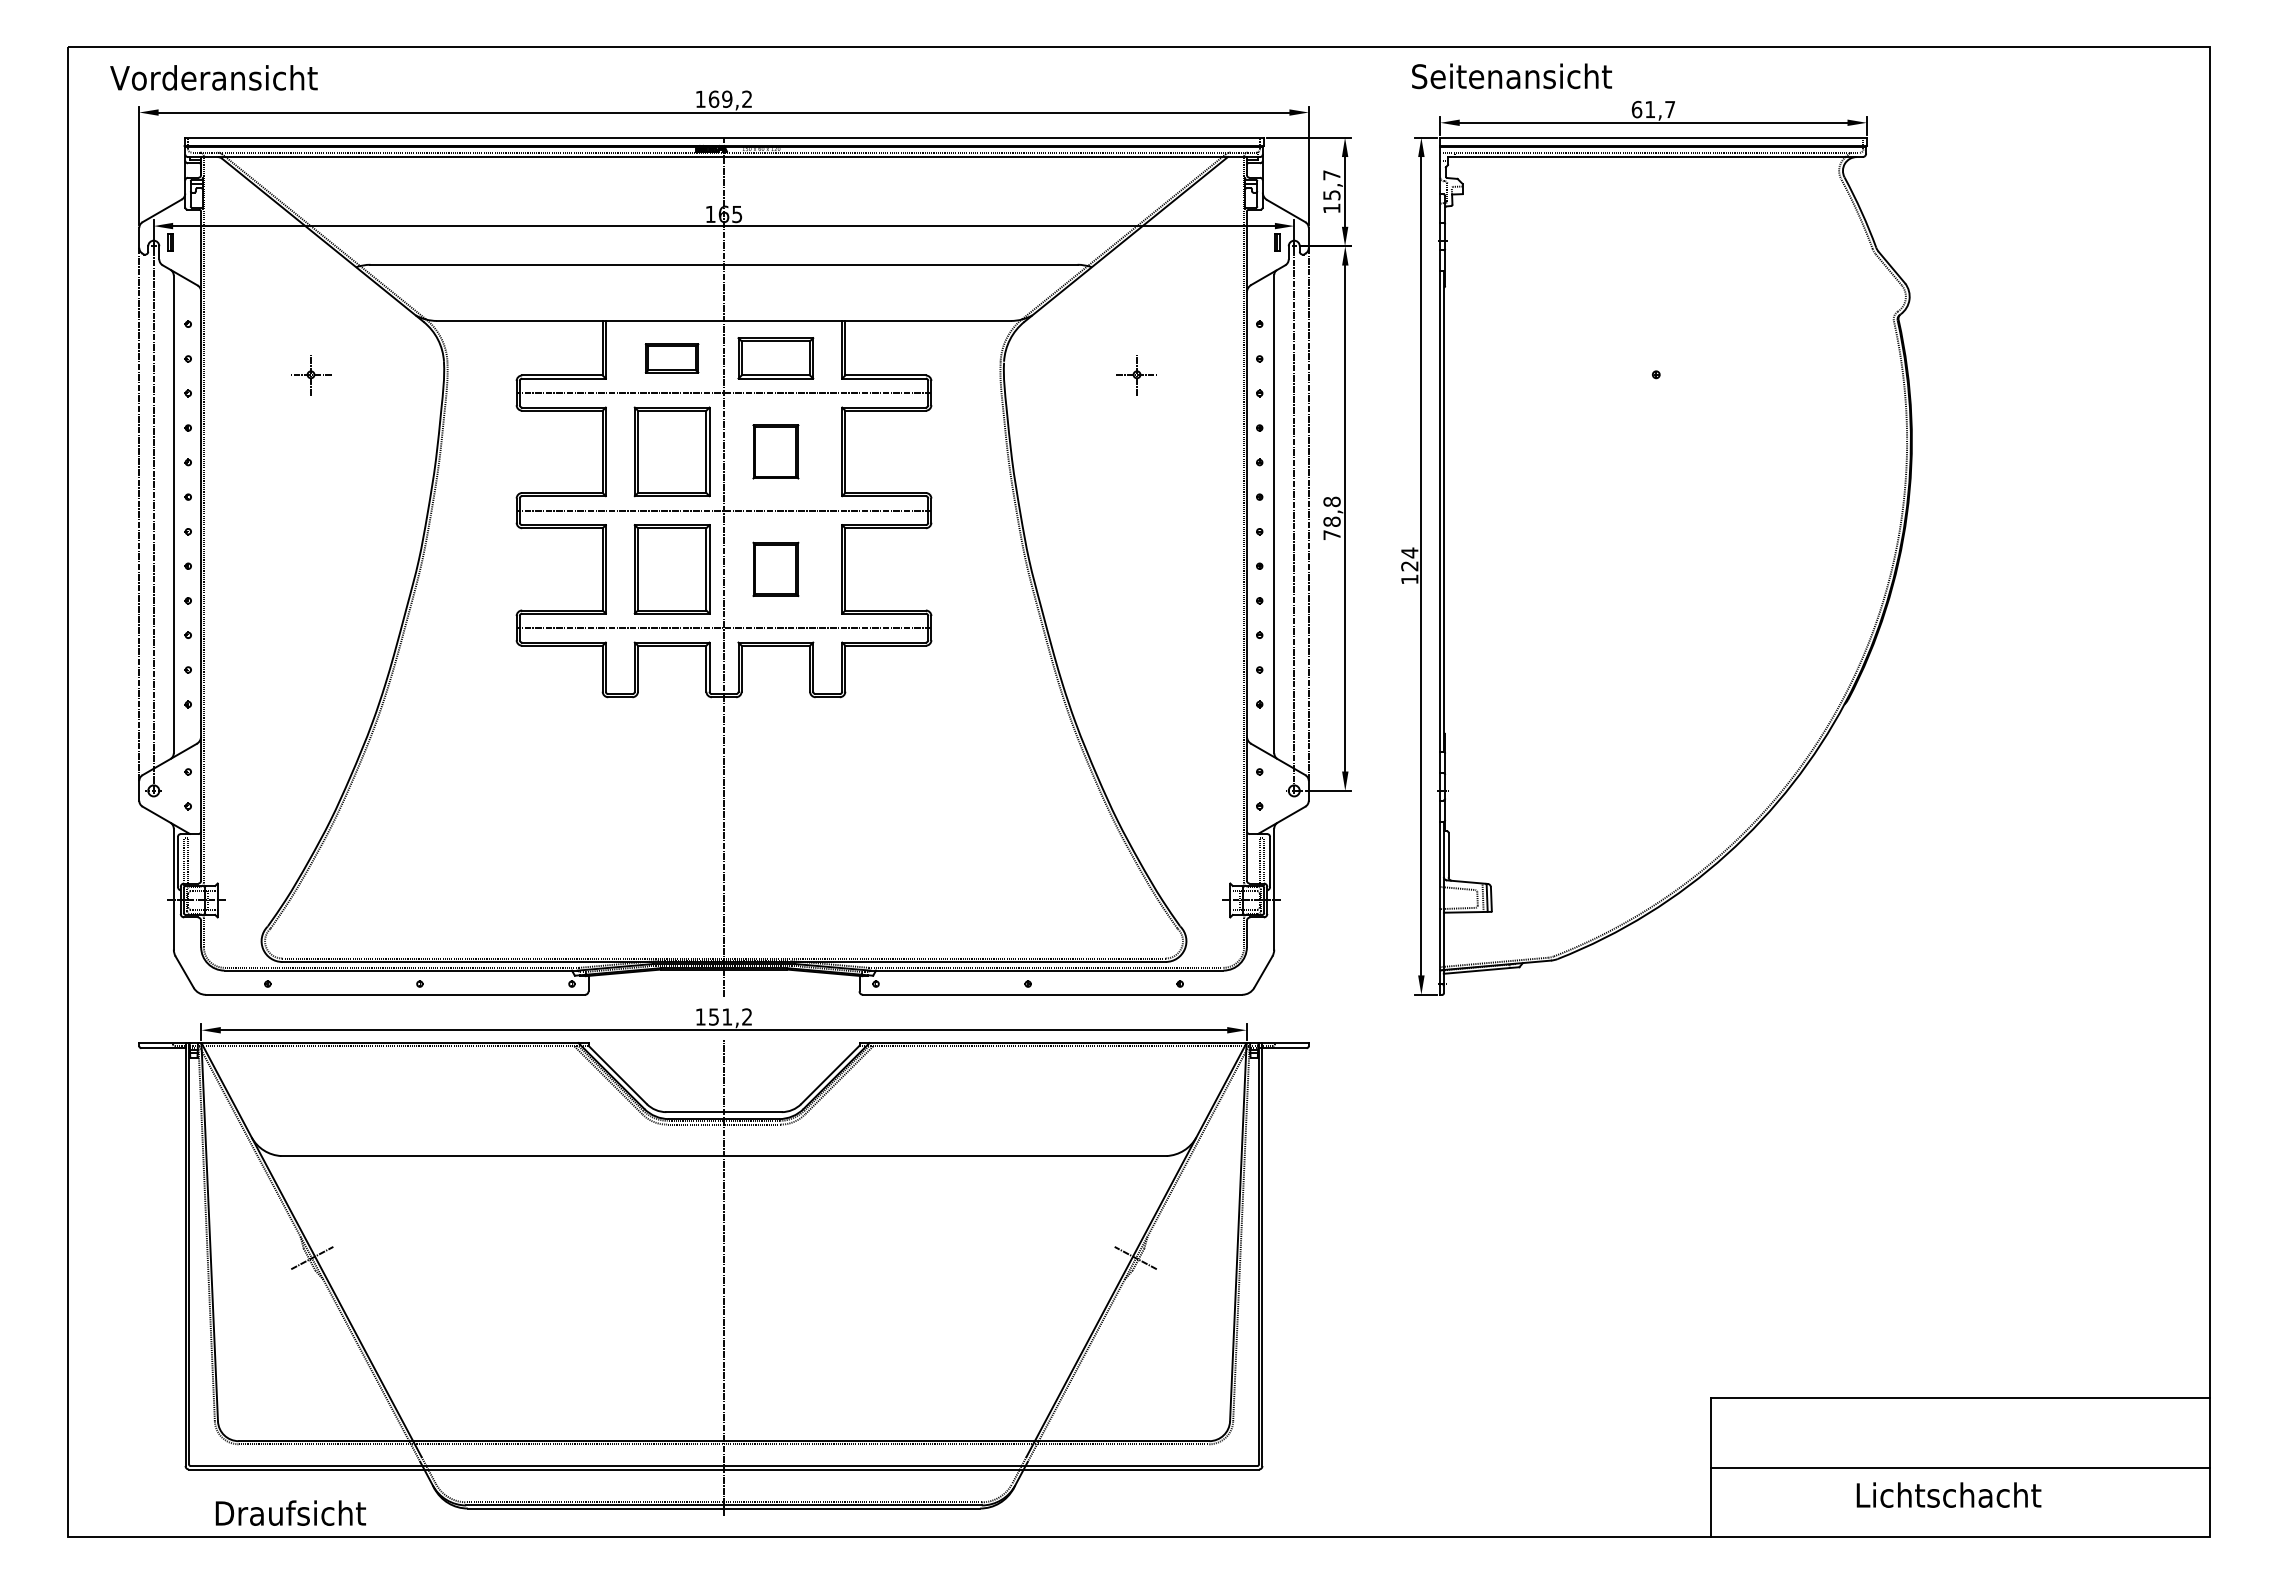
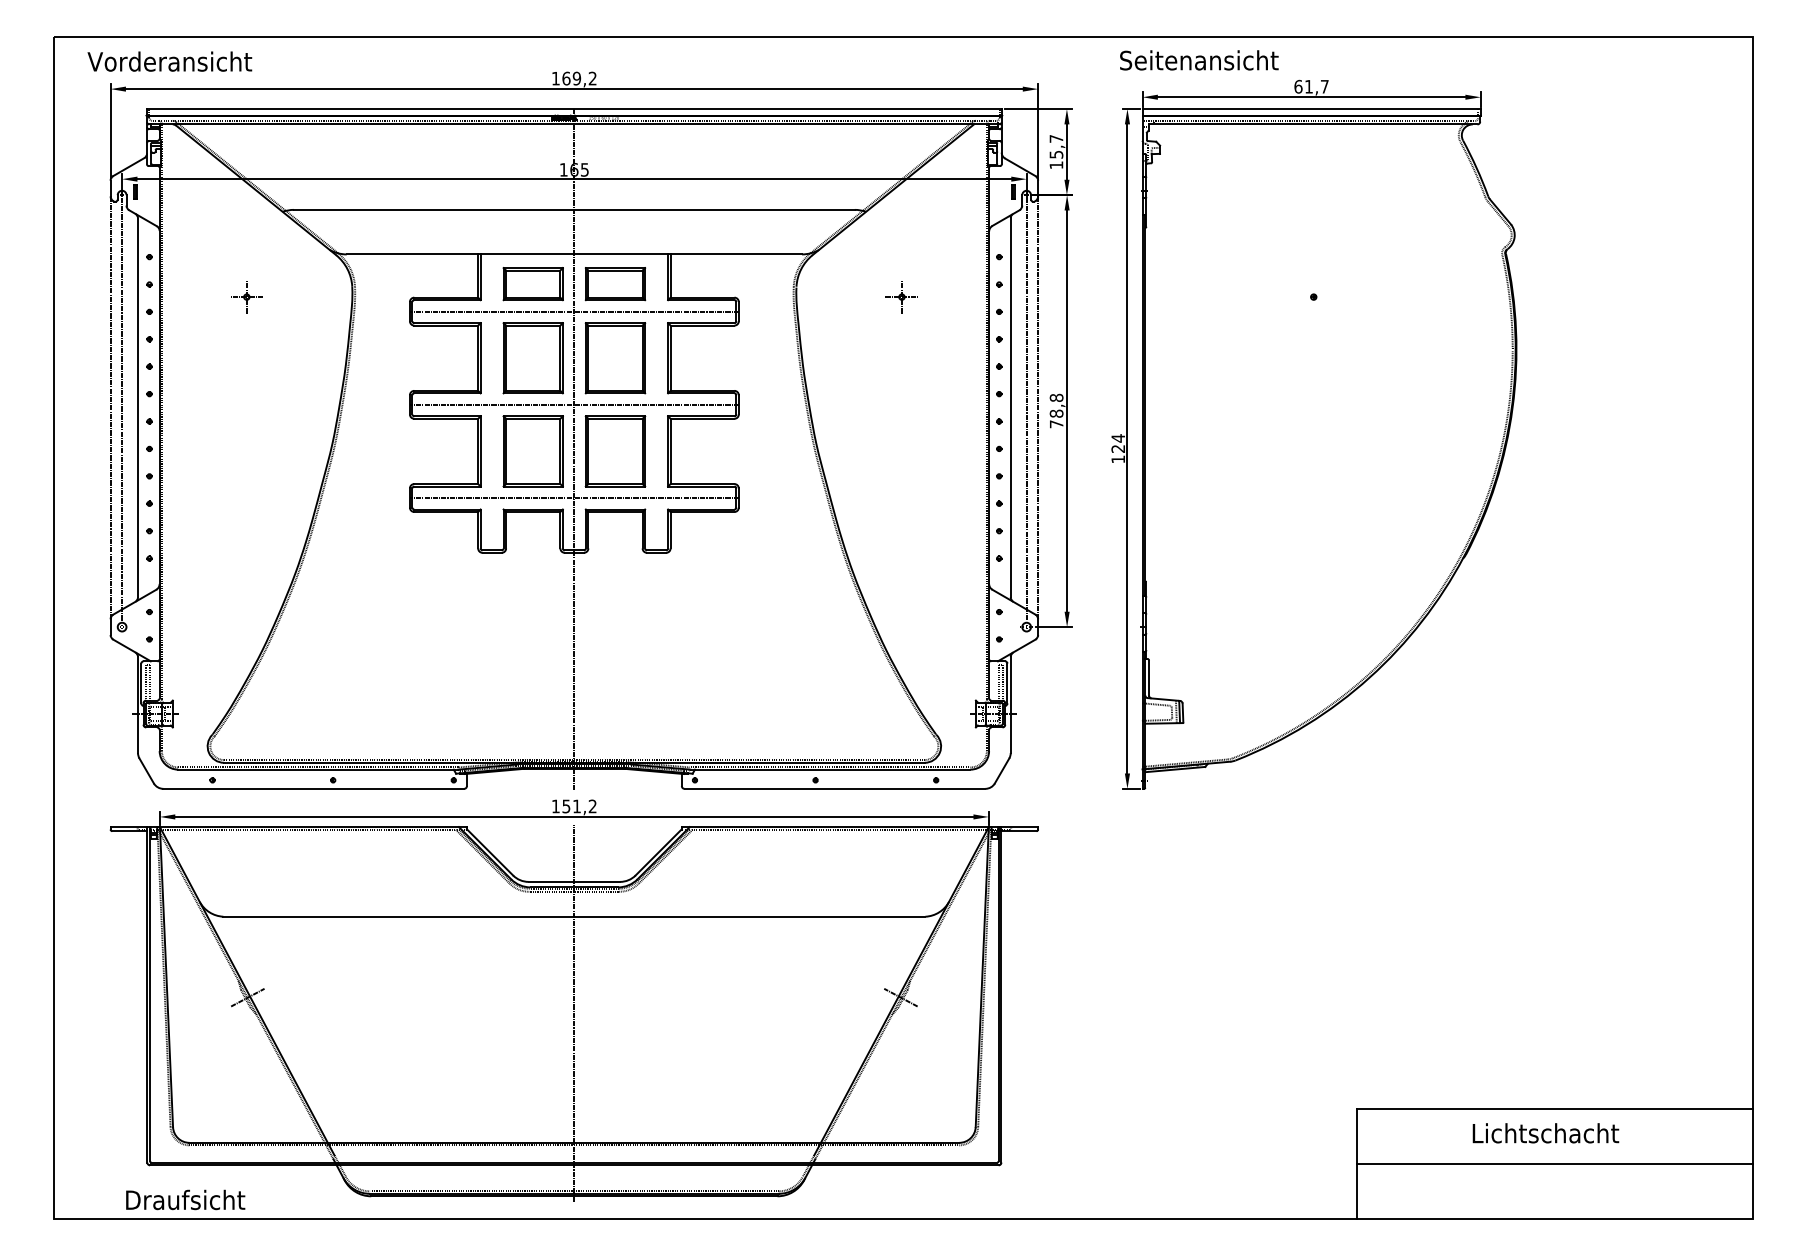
part: (671, 358) -> (532, 284), size x1.43
part: (775, 451) -> (615, 357), size x1.67
part: (775, 569) -> (615, 451), size x1.67
text: (1948, 1494) -> (1545, 1132), moved
text: (290, 1512) -> (185, 1199), moved

